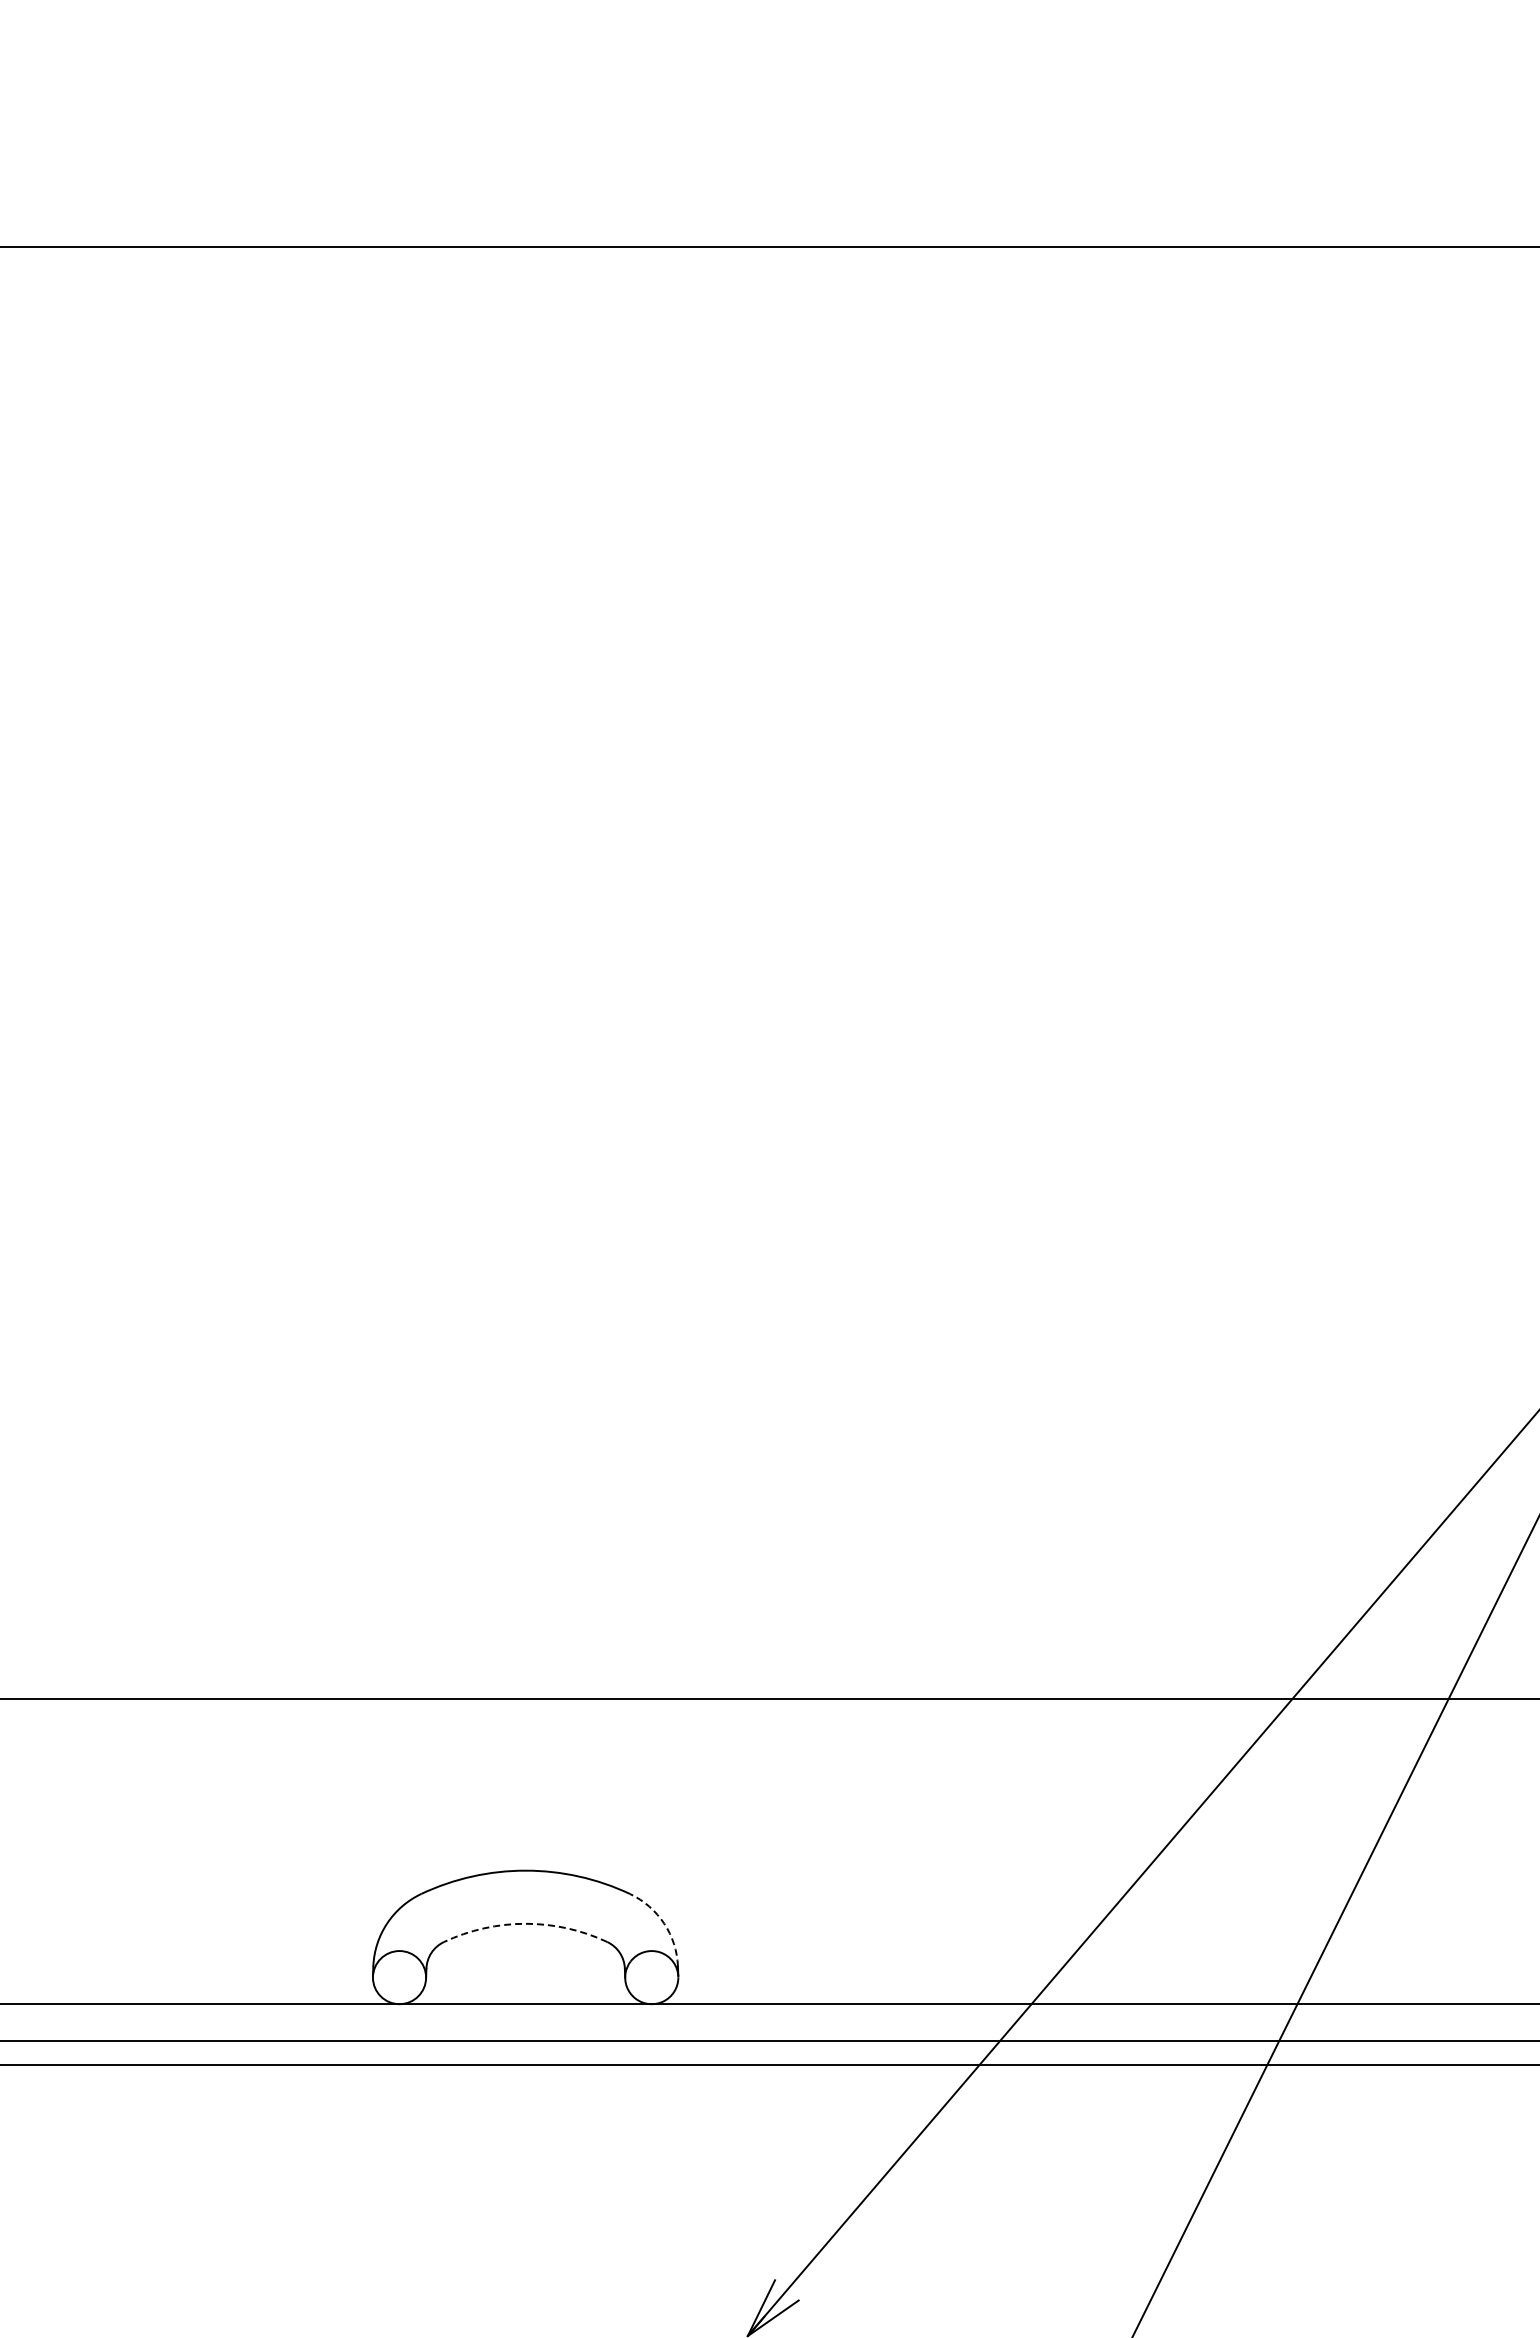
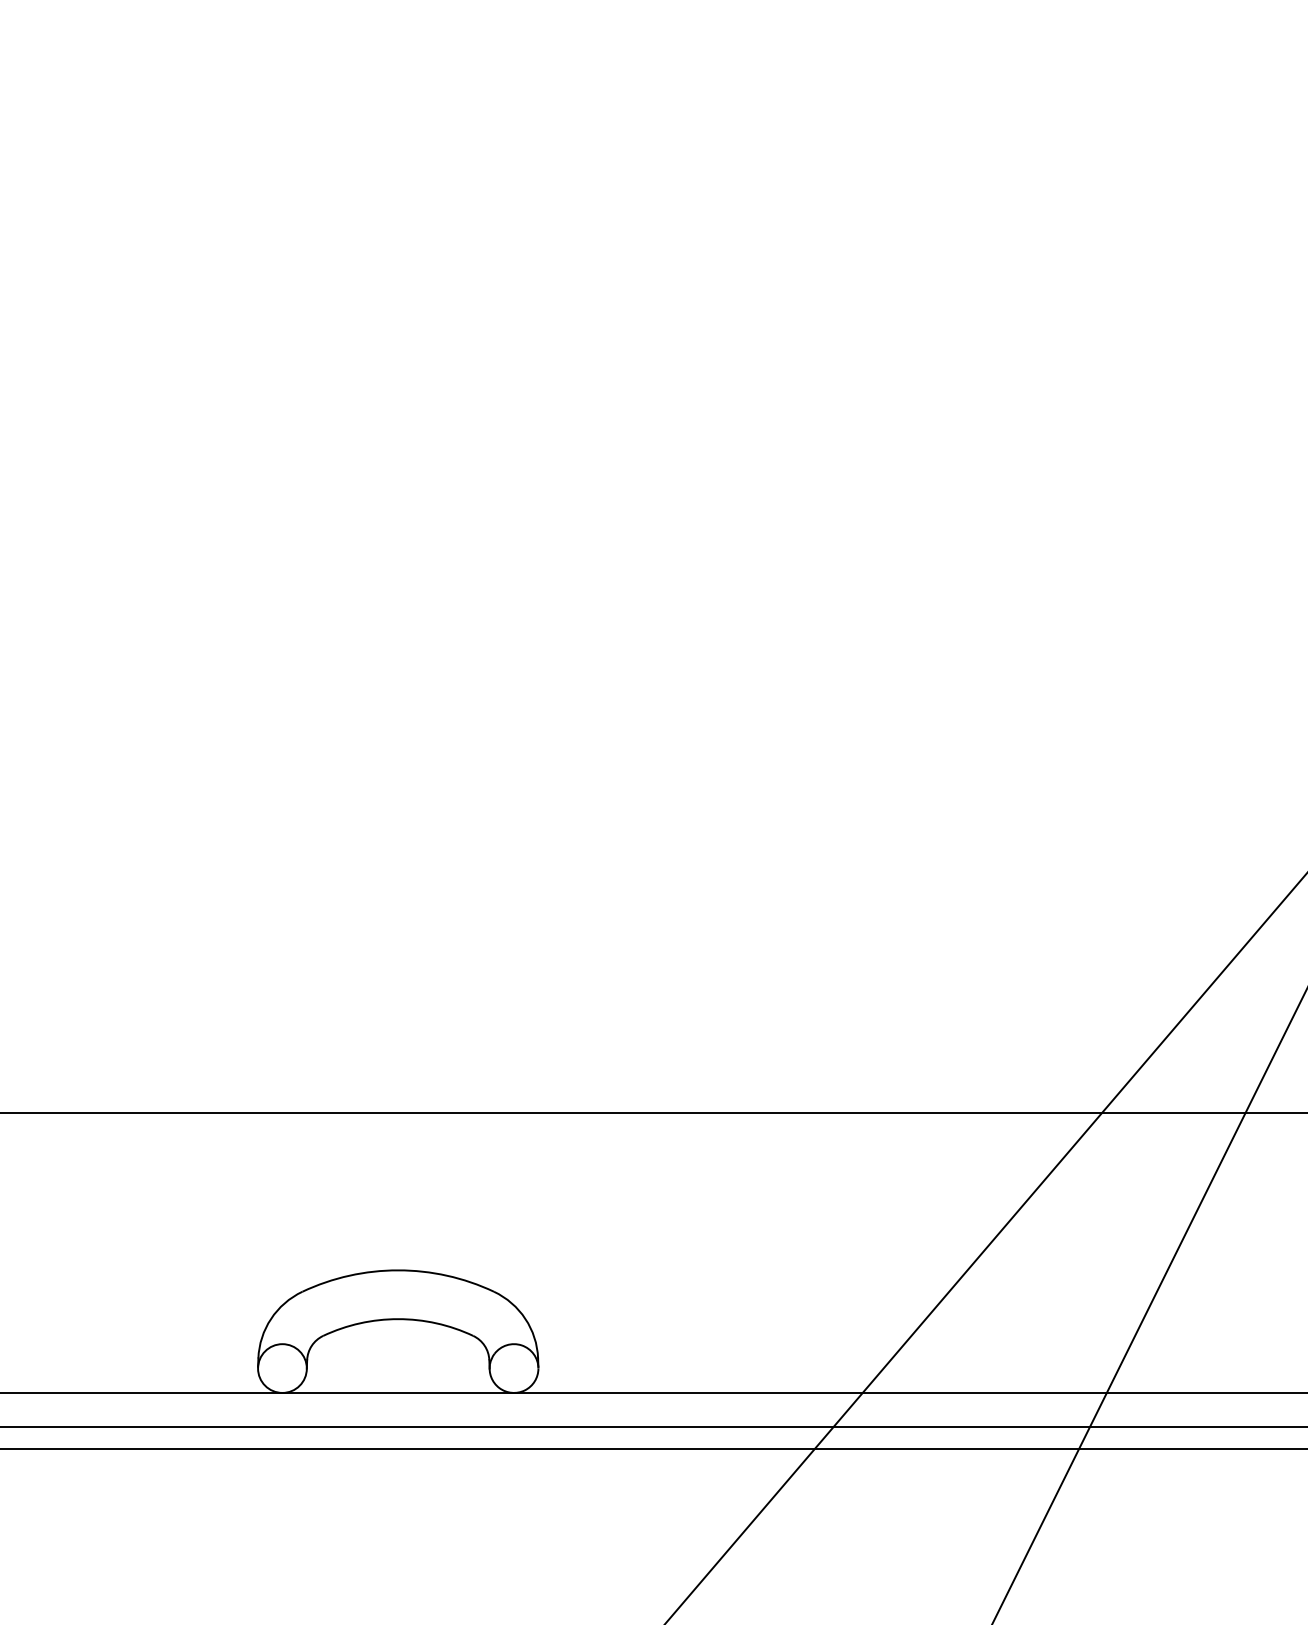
arc: (525, 1923) -> (398, 1318), dashed -> solid
arc: (664, 1923) -> (525, 1318), dashed -> solid

